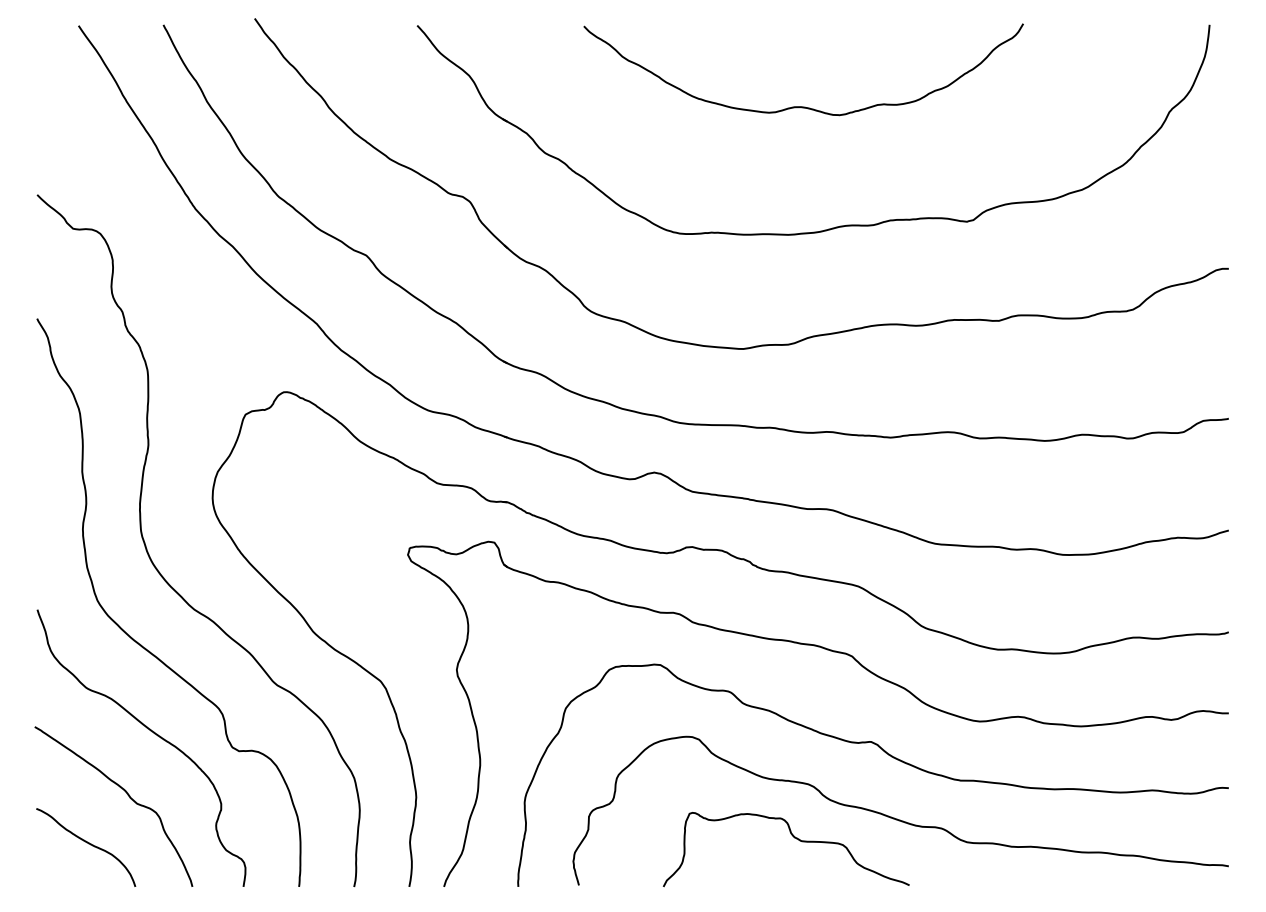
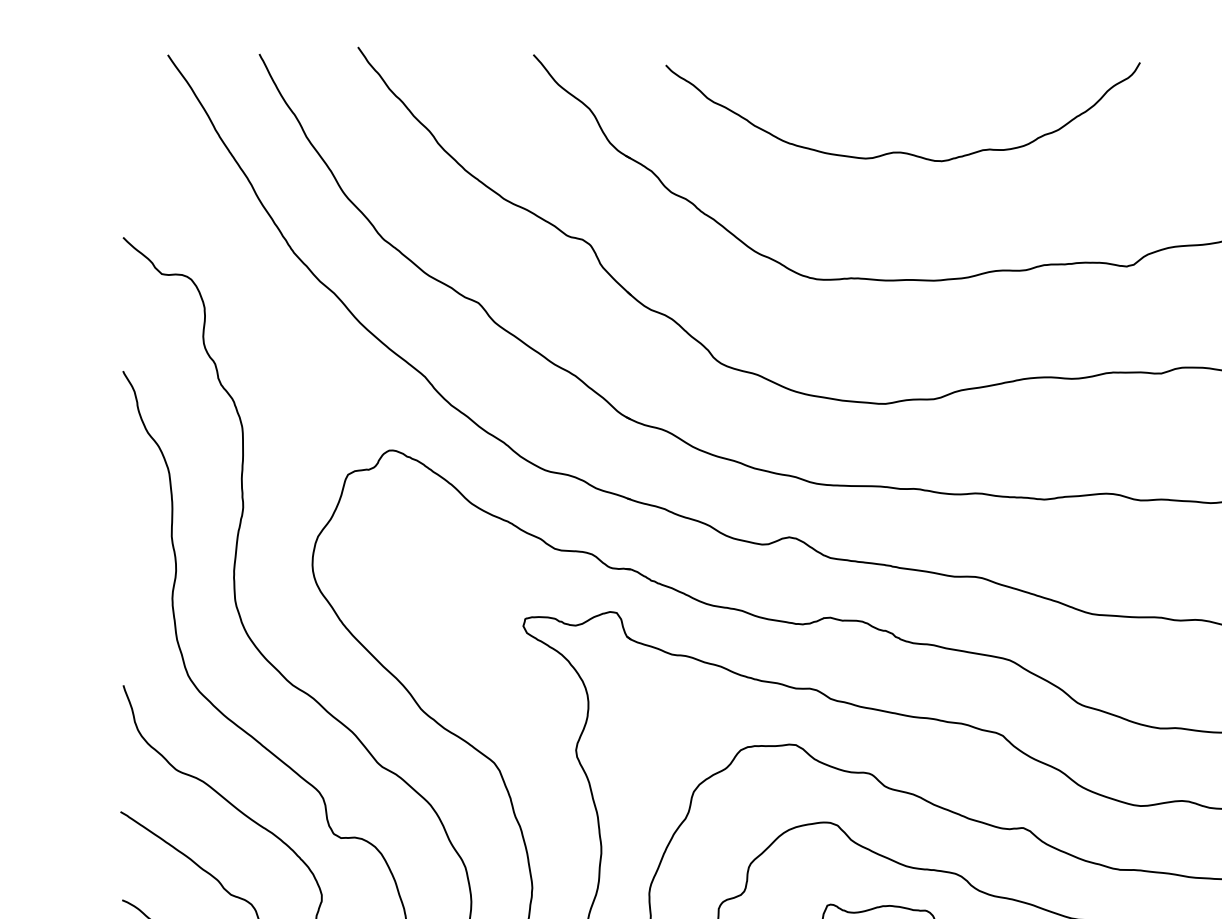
curve: (803, 106) -> (902, 151), moved

